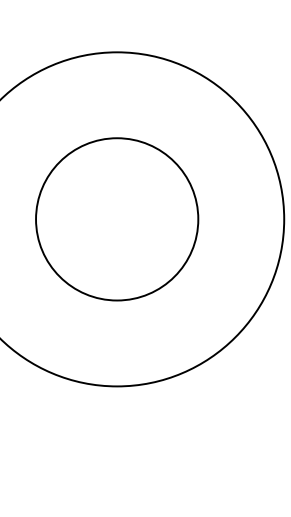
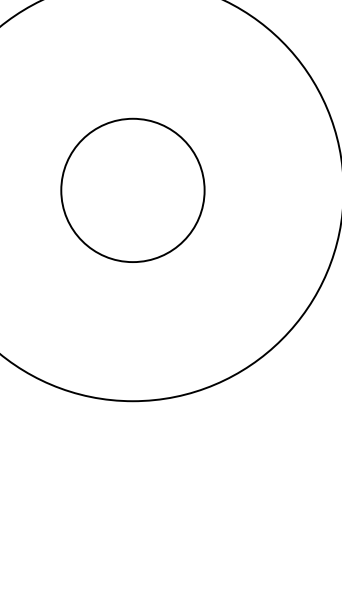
circle: (117, 219) -> (133, 190), size x0.7

